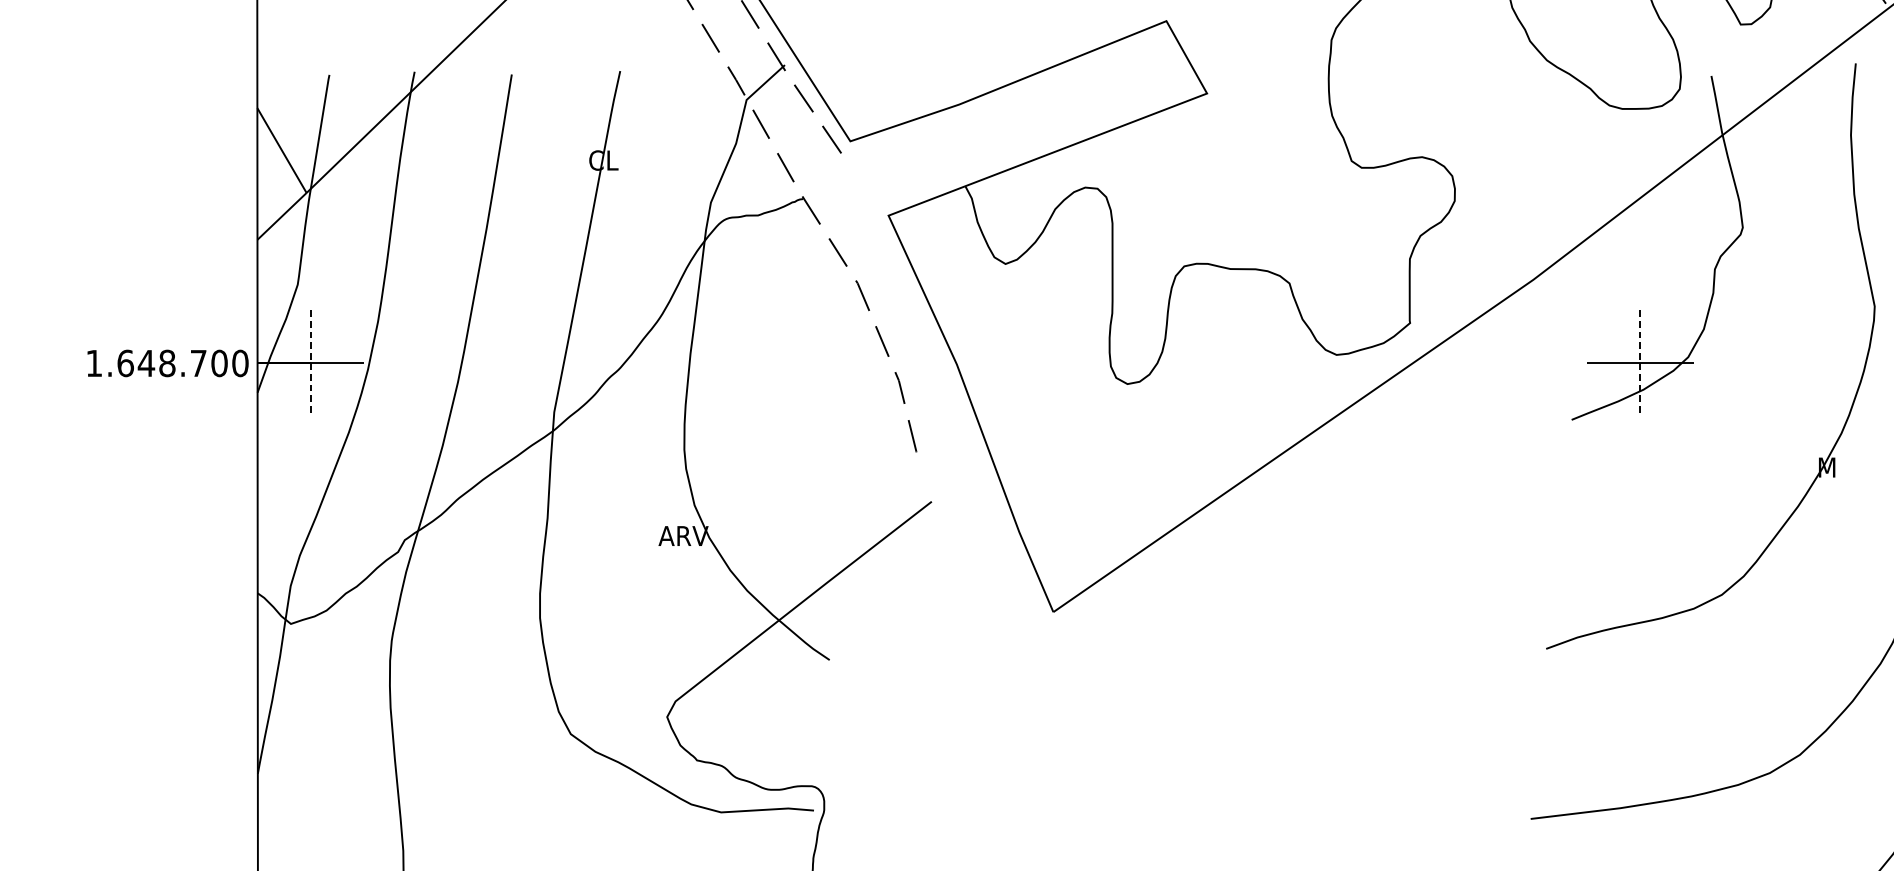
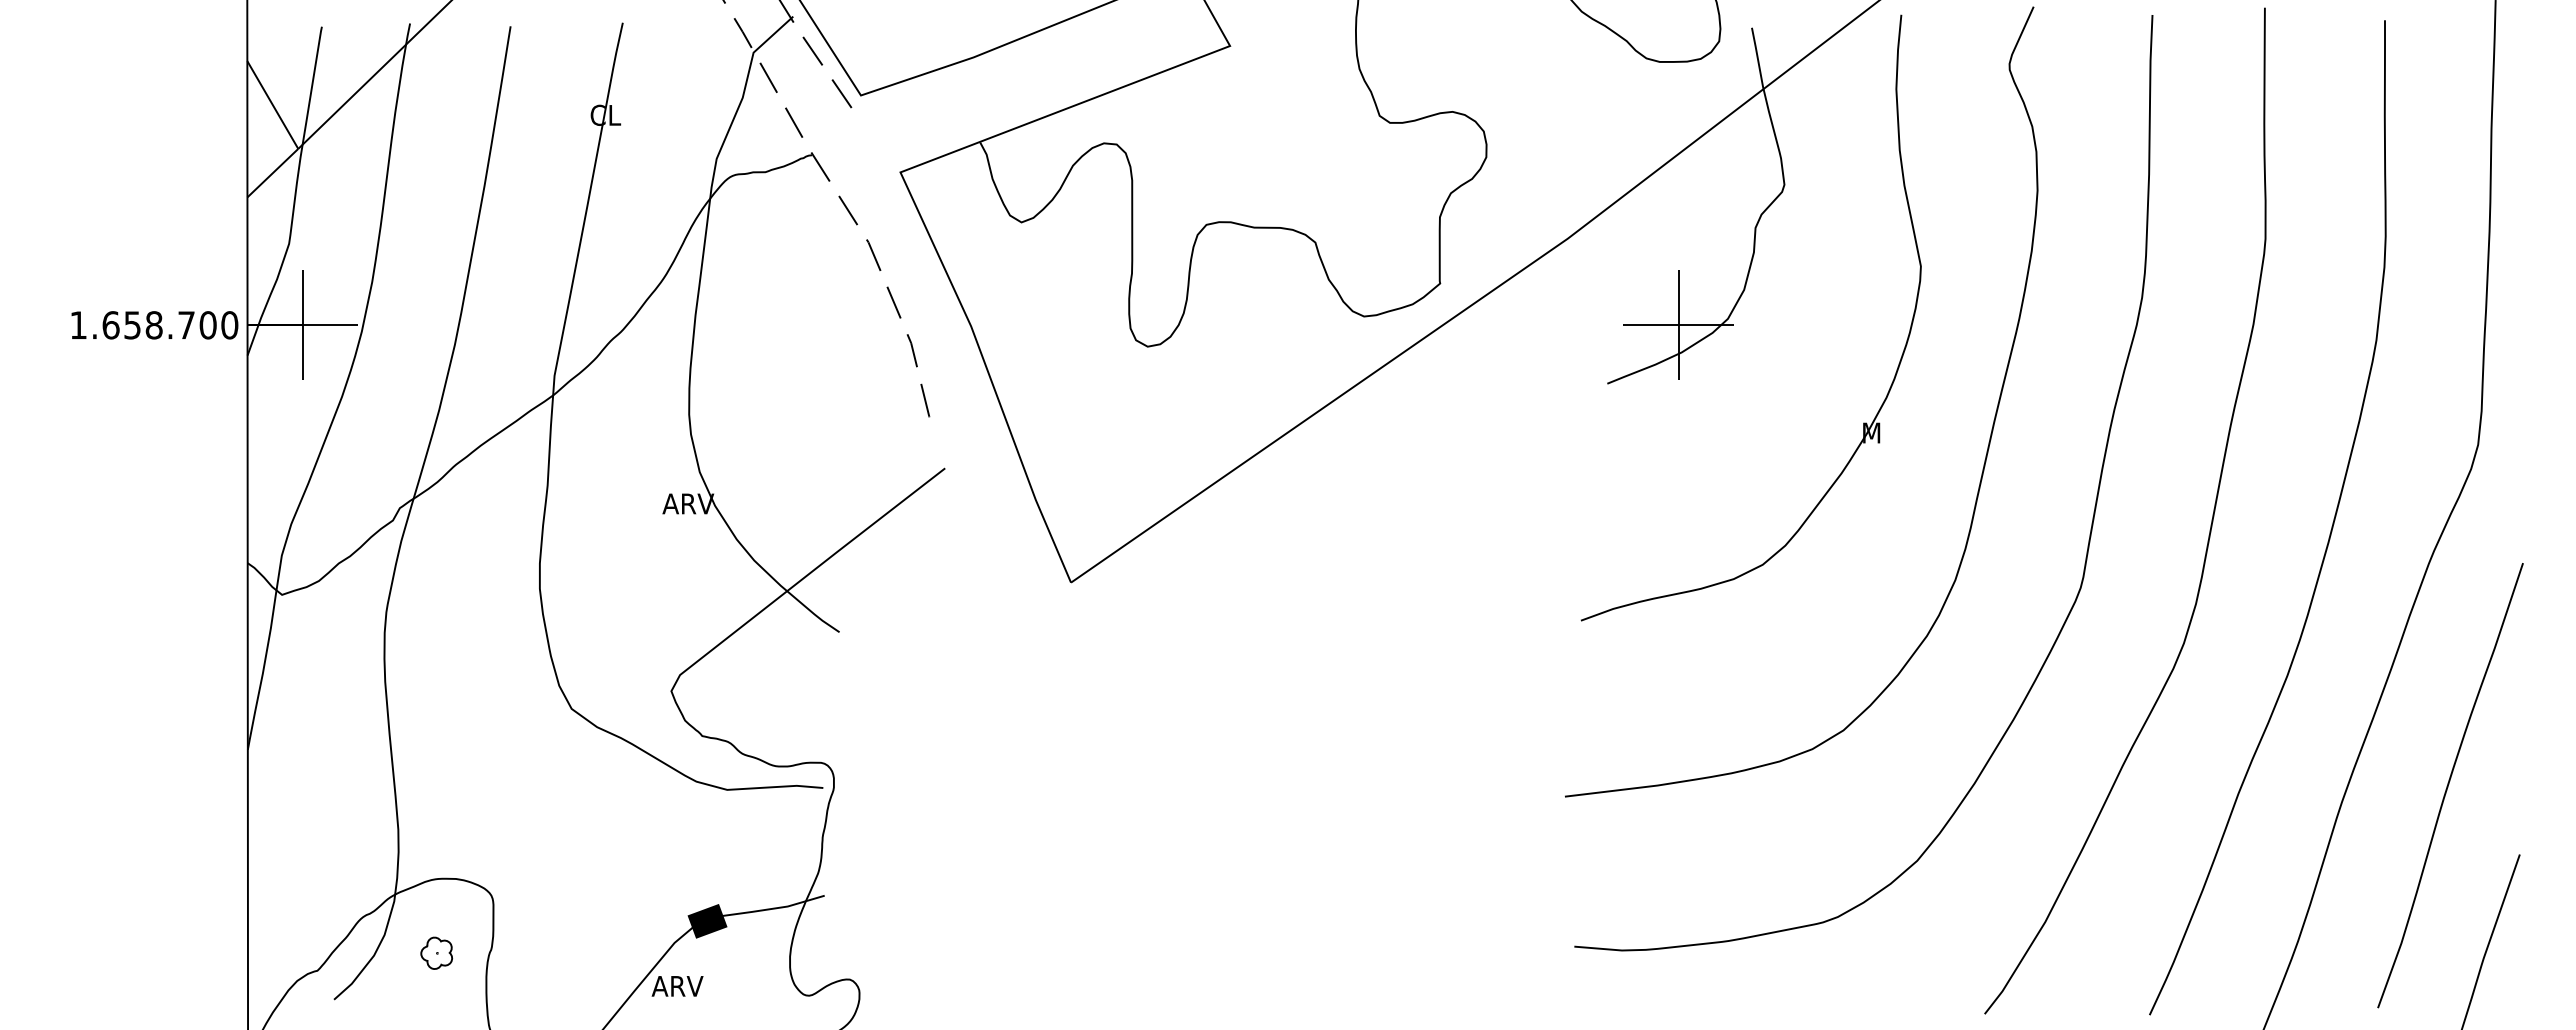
text: (146, 363) -> (132, 325), 1.648.700 -> 1.658.700
line: (310, 363) -> (302, 325), dashed -> solid
line: (1640, 363) -> (1678, 325), dashed -> solid

